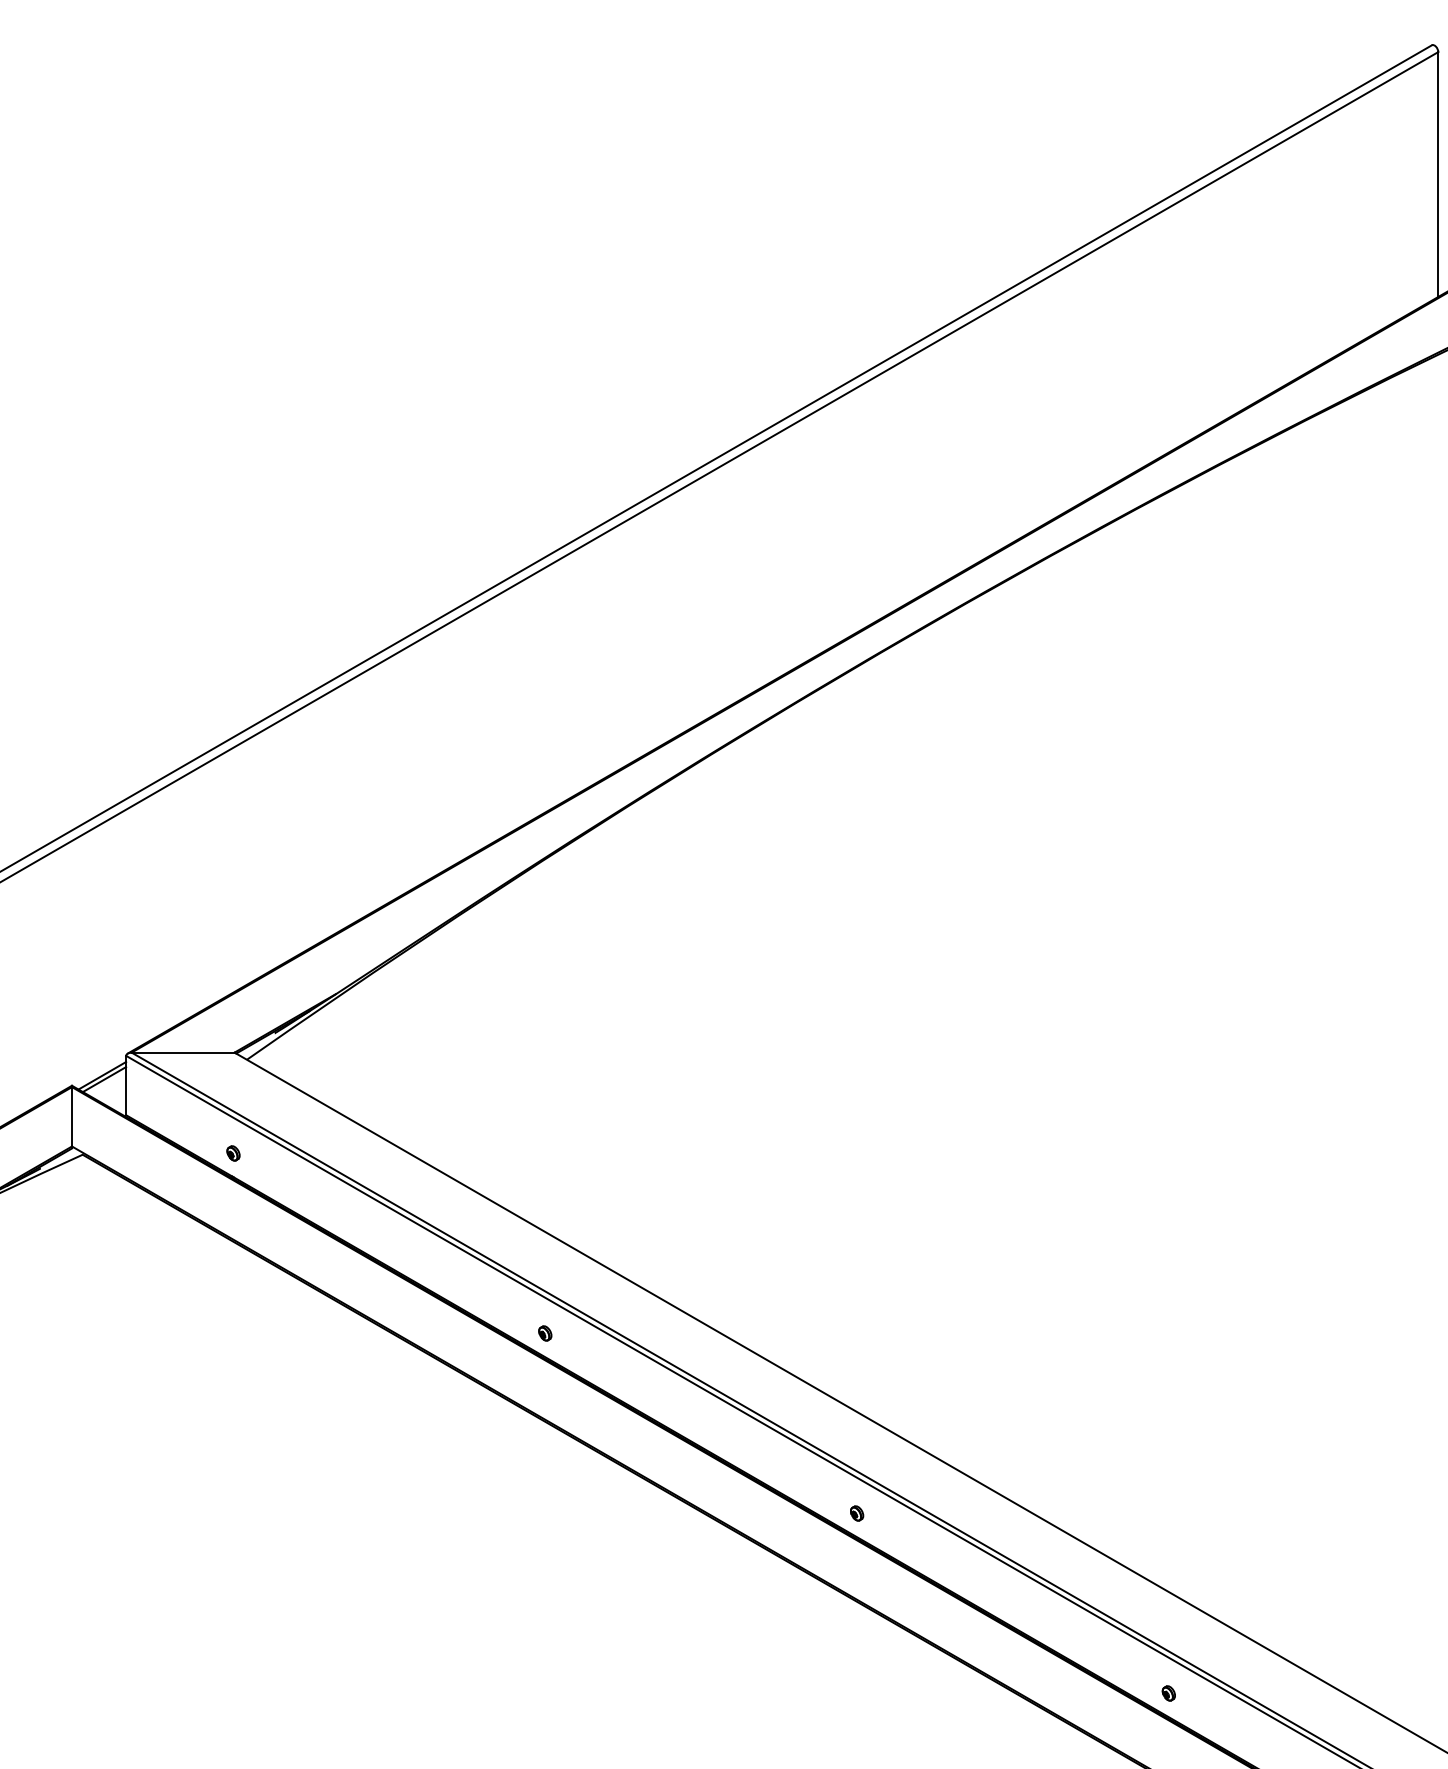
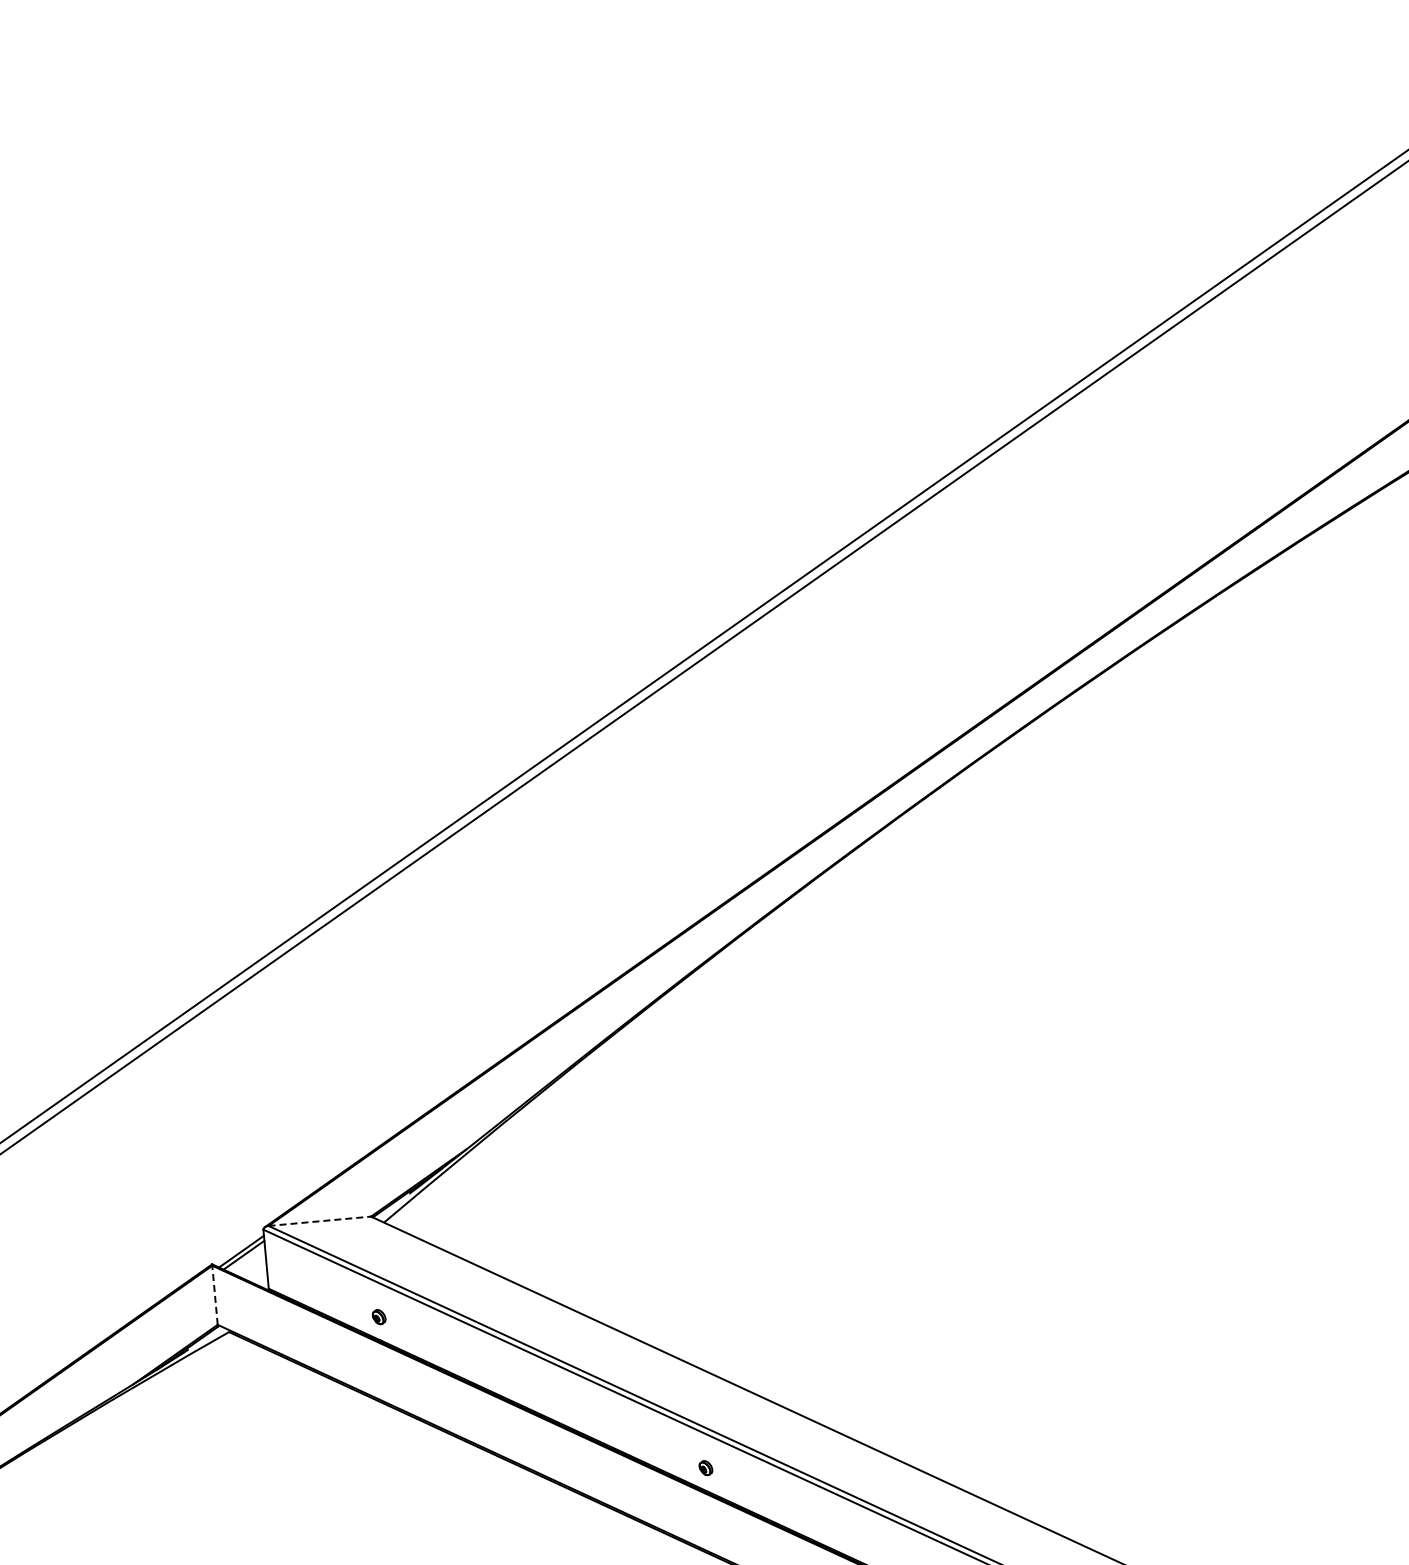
line: (183, 1052) -> (320, 1221), solid -> dashed
line: (72, 1116) -> (215, 1294), solid -> dashed

